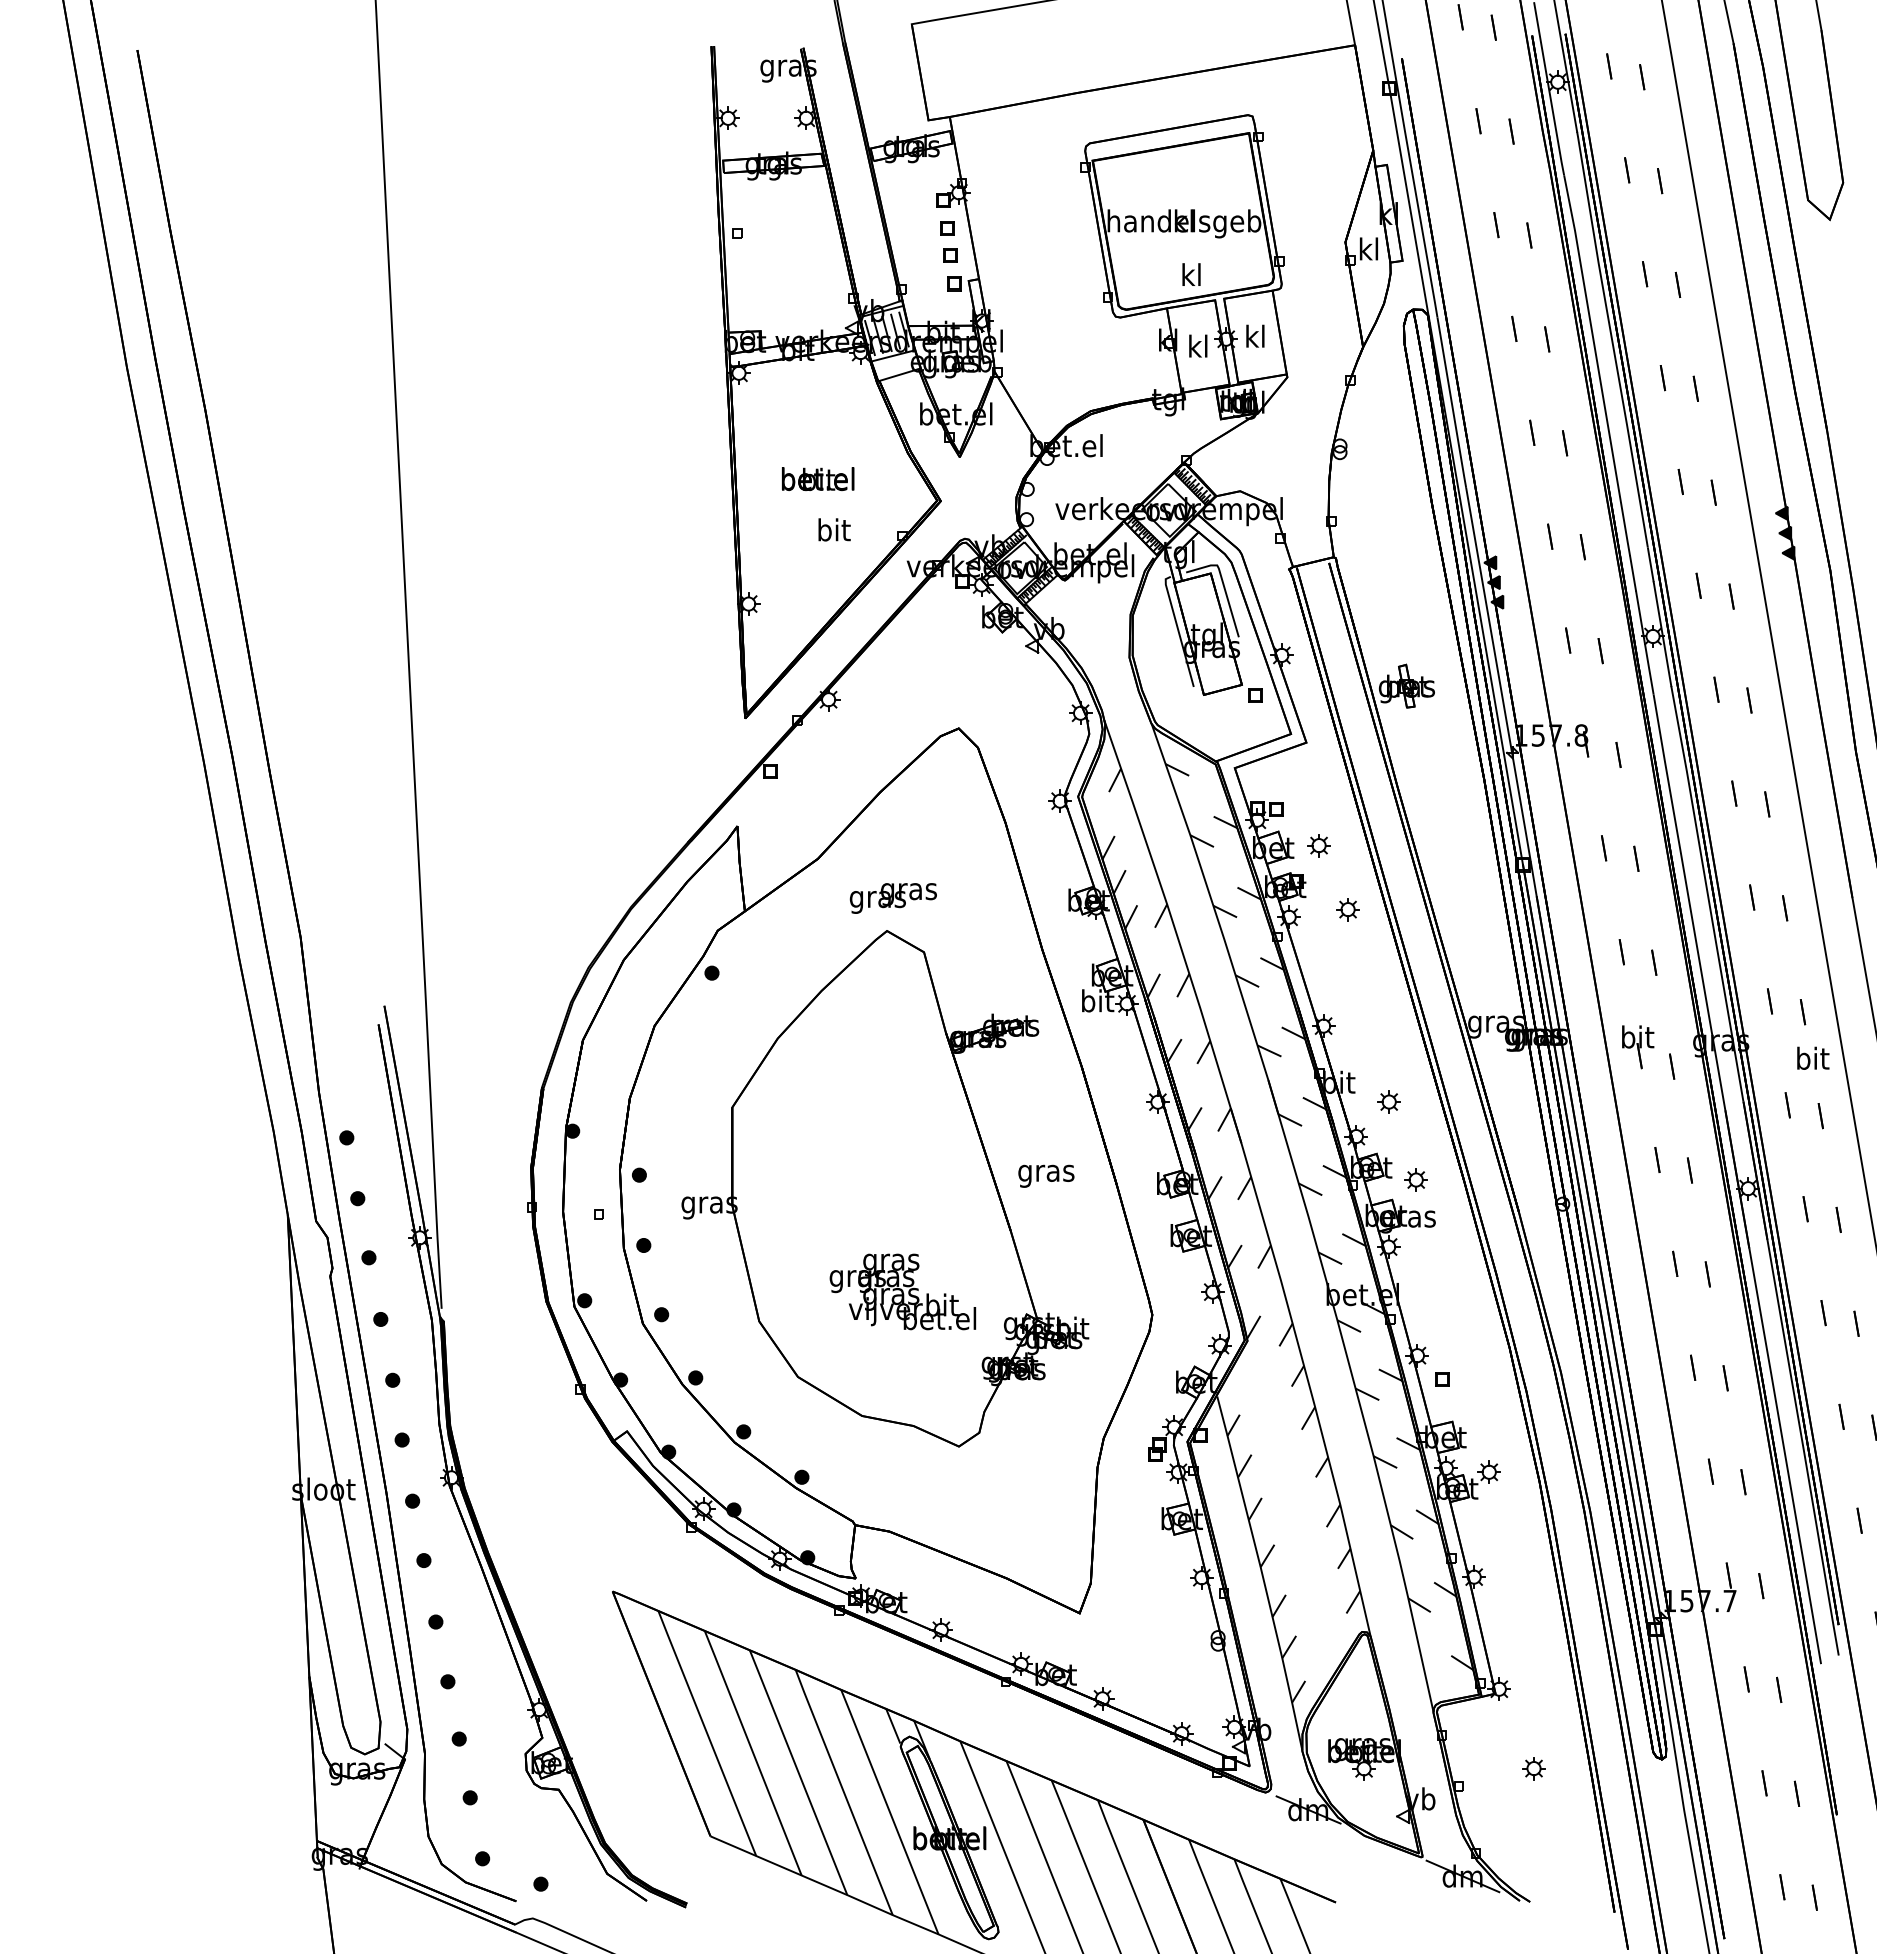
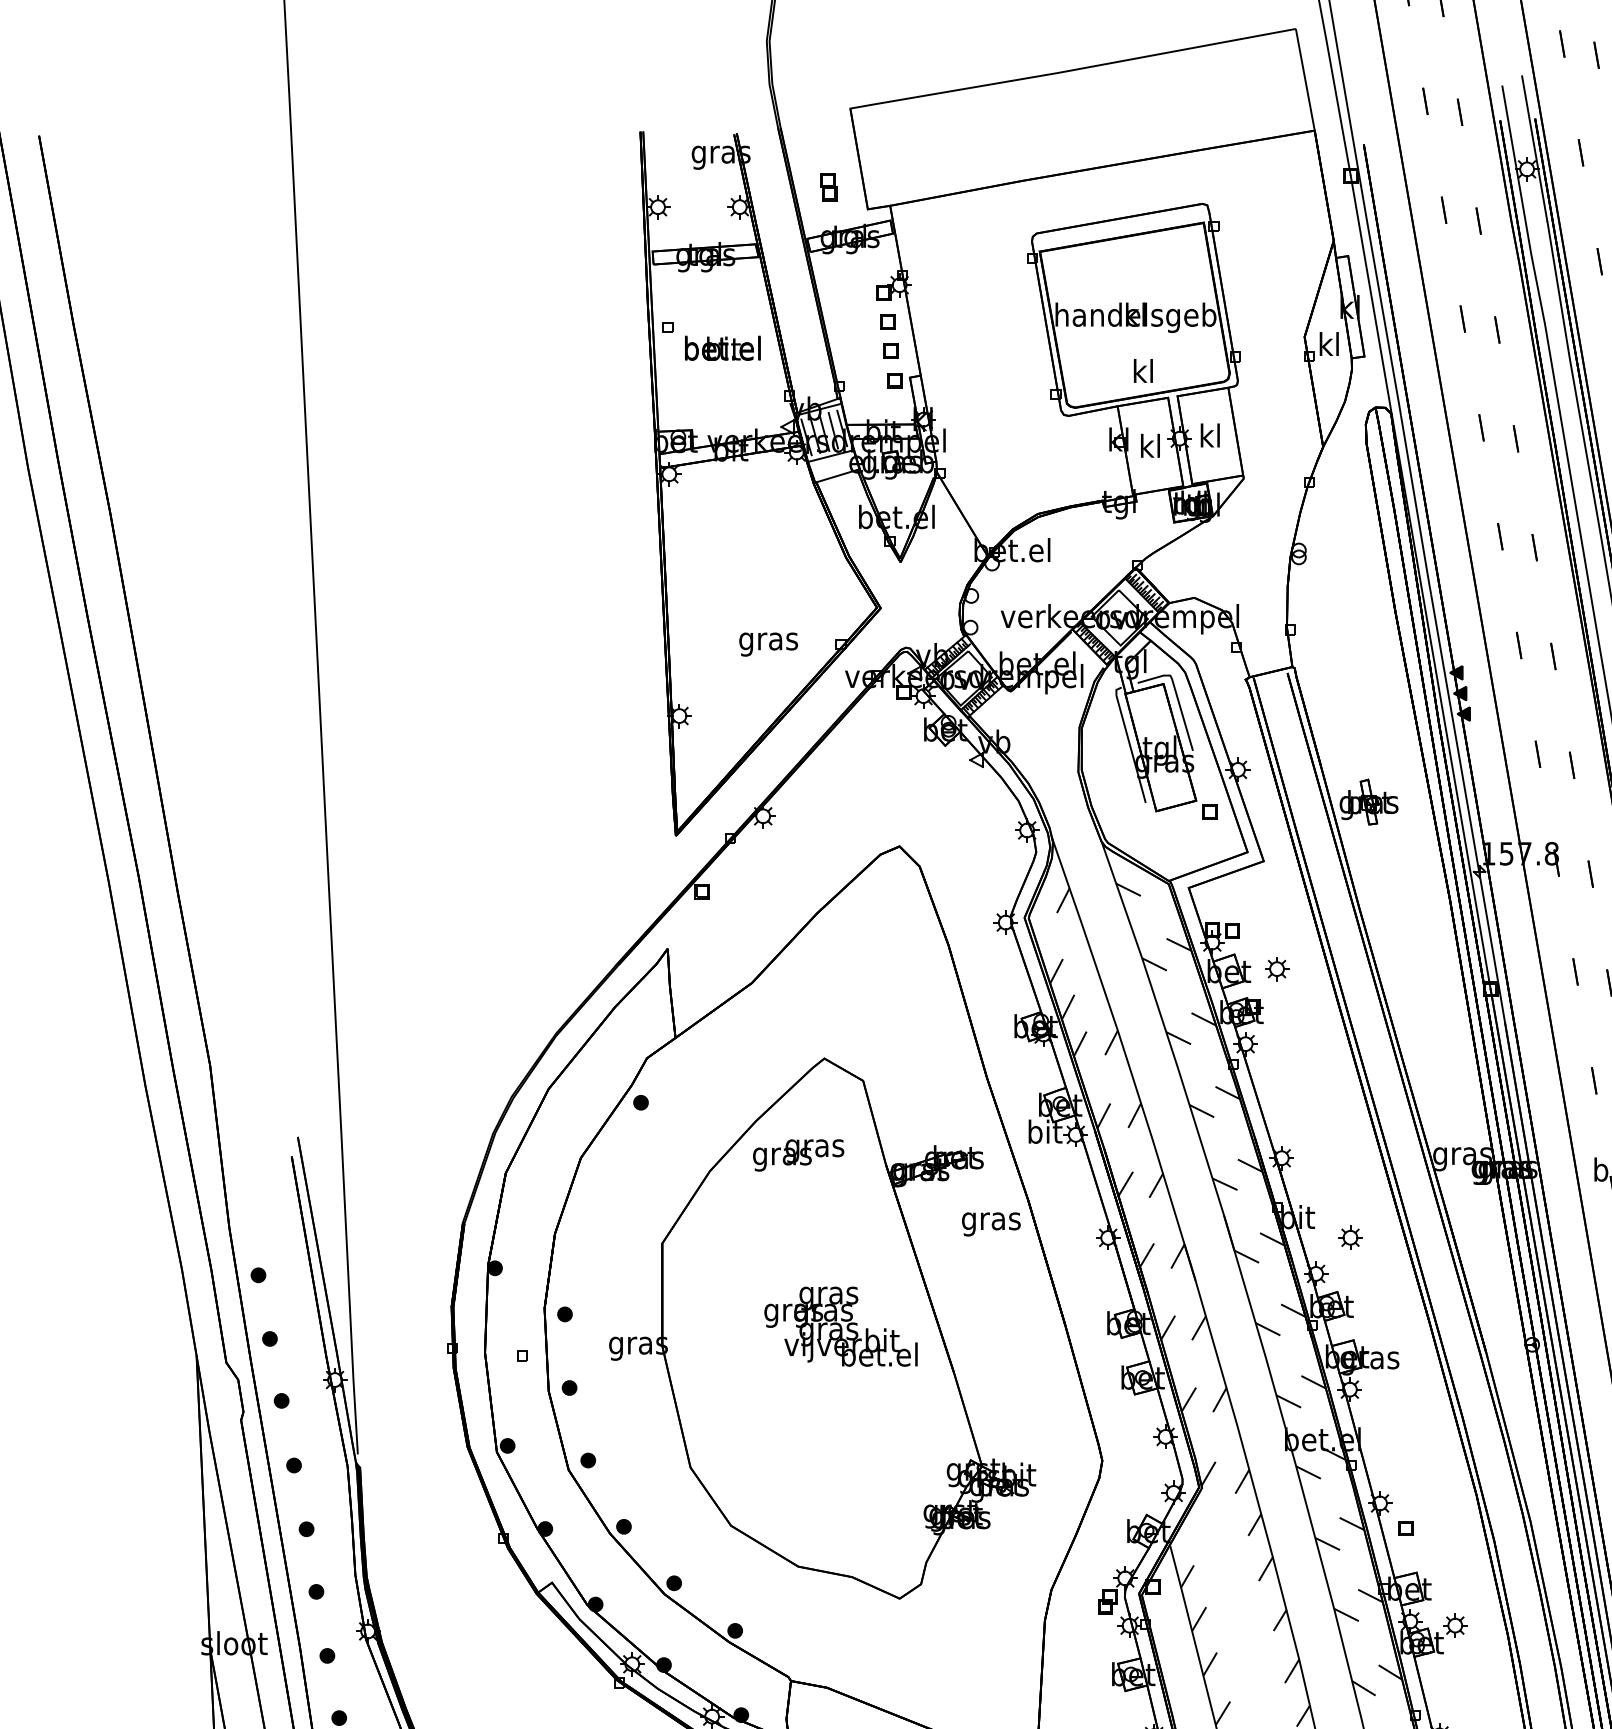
part: (891, 98) -> (829, 186), added
text: (818, 479) -> (723, 348), moved
text: (833, 532) -> (768, 641), bit -> gras
text: (892, 898) -> (797, 1155), moved
part: (1347, 909) -> (1306, 1036), removed
text: (1046, 1175) -> (991, 1223), moved
part: (1415, 1179) -> (1378, 1318), removed
text: (902, 1291) -> (840, 1326), moved

